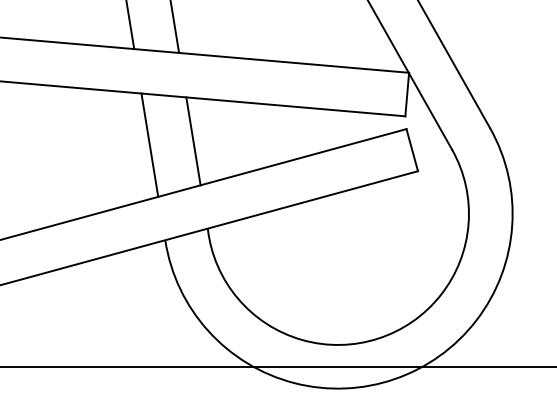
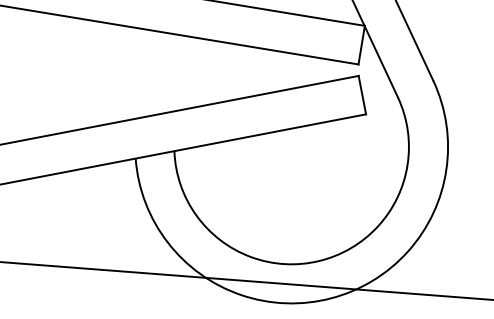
line: (193, 141) -> (167, 72), removed
line: (149, 144) -> (128, 72), removed

